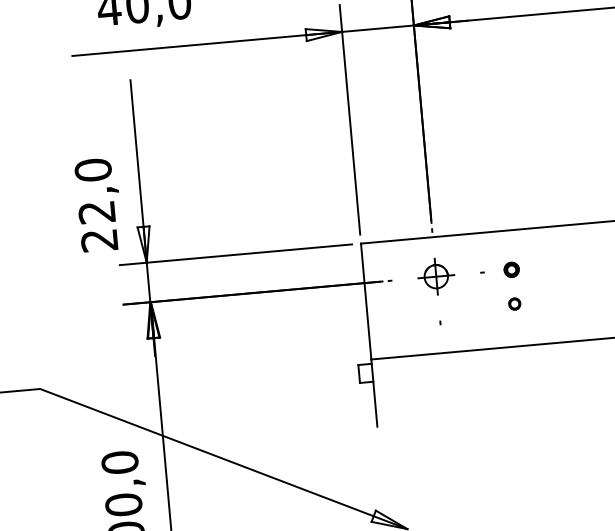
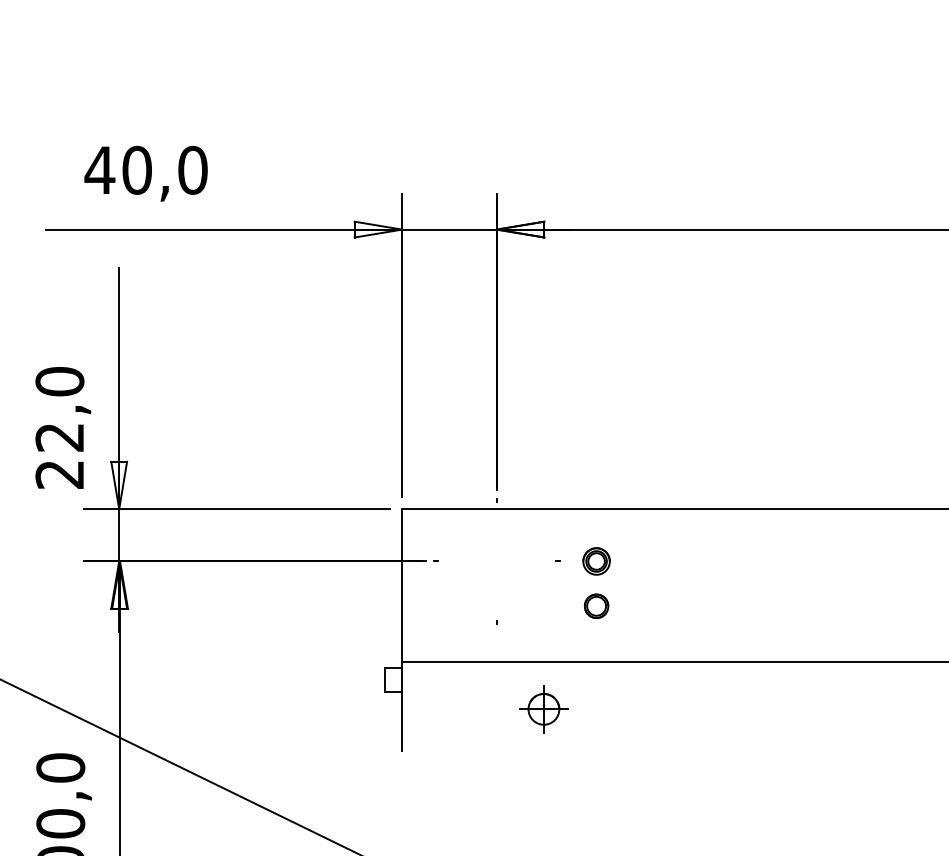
part: (511, 269) -> (596, 560), size x1.4
part: (435, 276) -> (543, 709), moved
part: (514, 304) -> (596, 606), size x1.6

